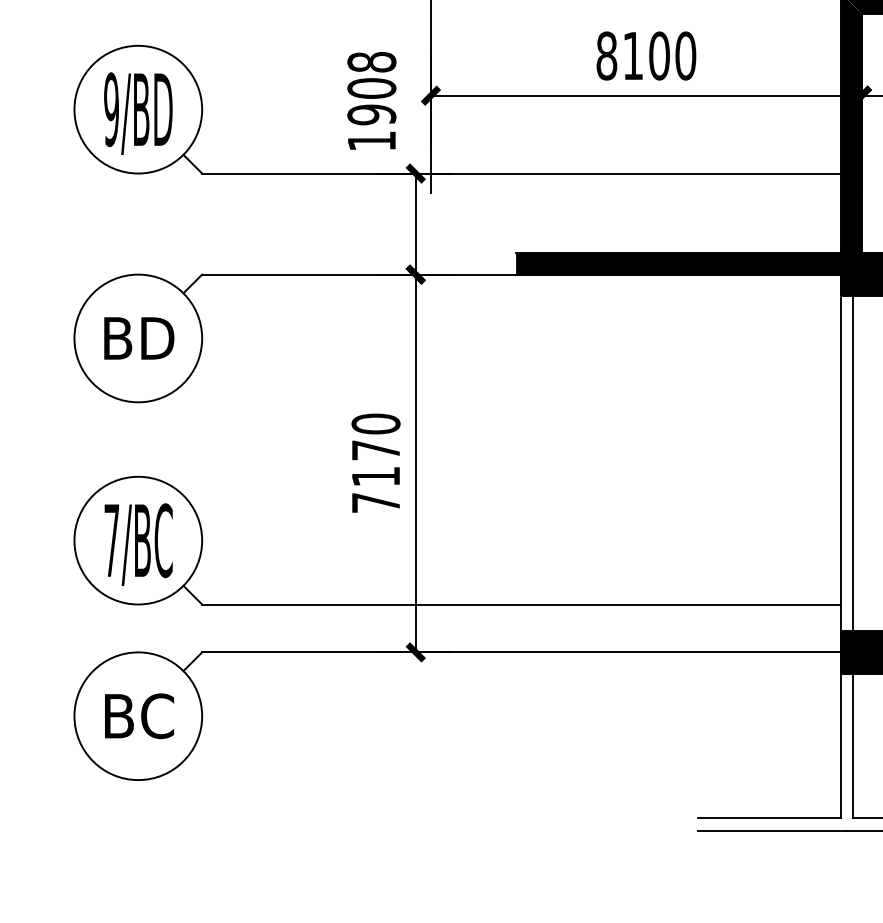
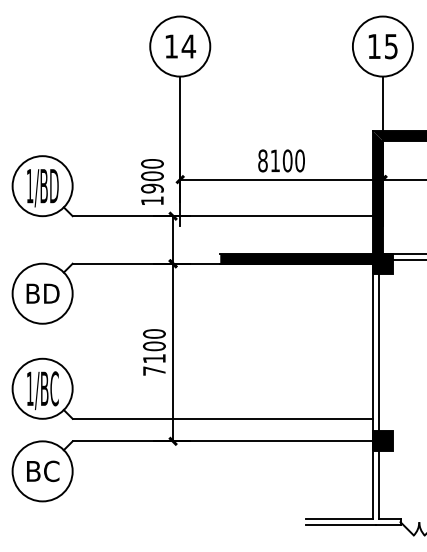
text: (371, 61) -> (152, 163), 1908 -> 1900
text: (110, 108) -> (29, 185), 9/BD -> 1/BD
text: (376, 450) -> (154, 346), 7170 -> 7100
text: (110, 539) -> (29, 388), 7/BC -> 1/BC

